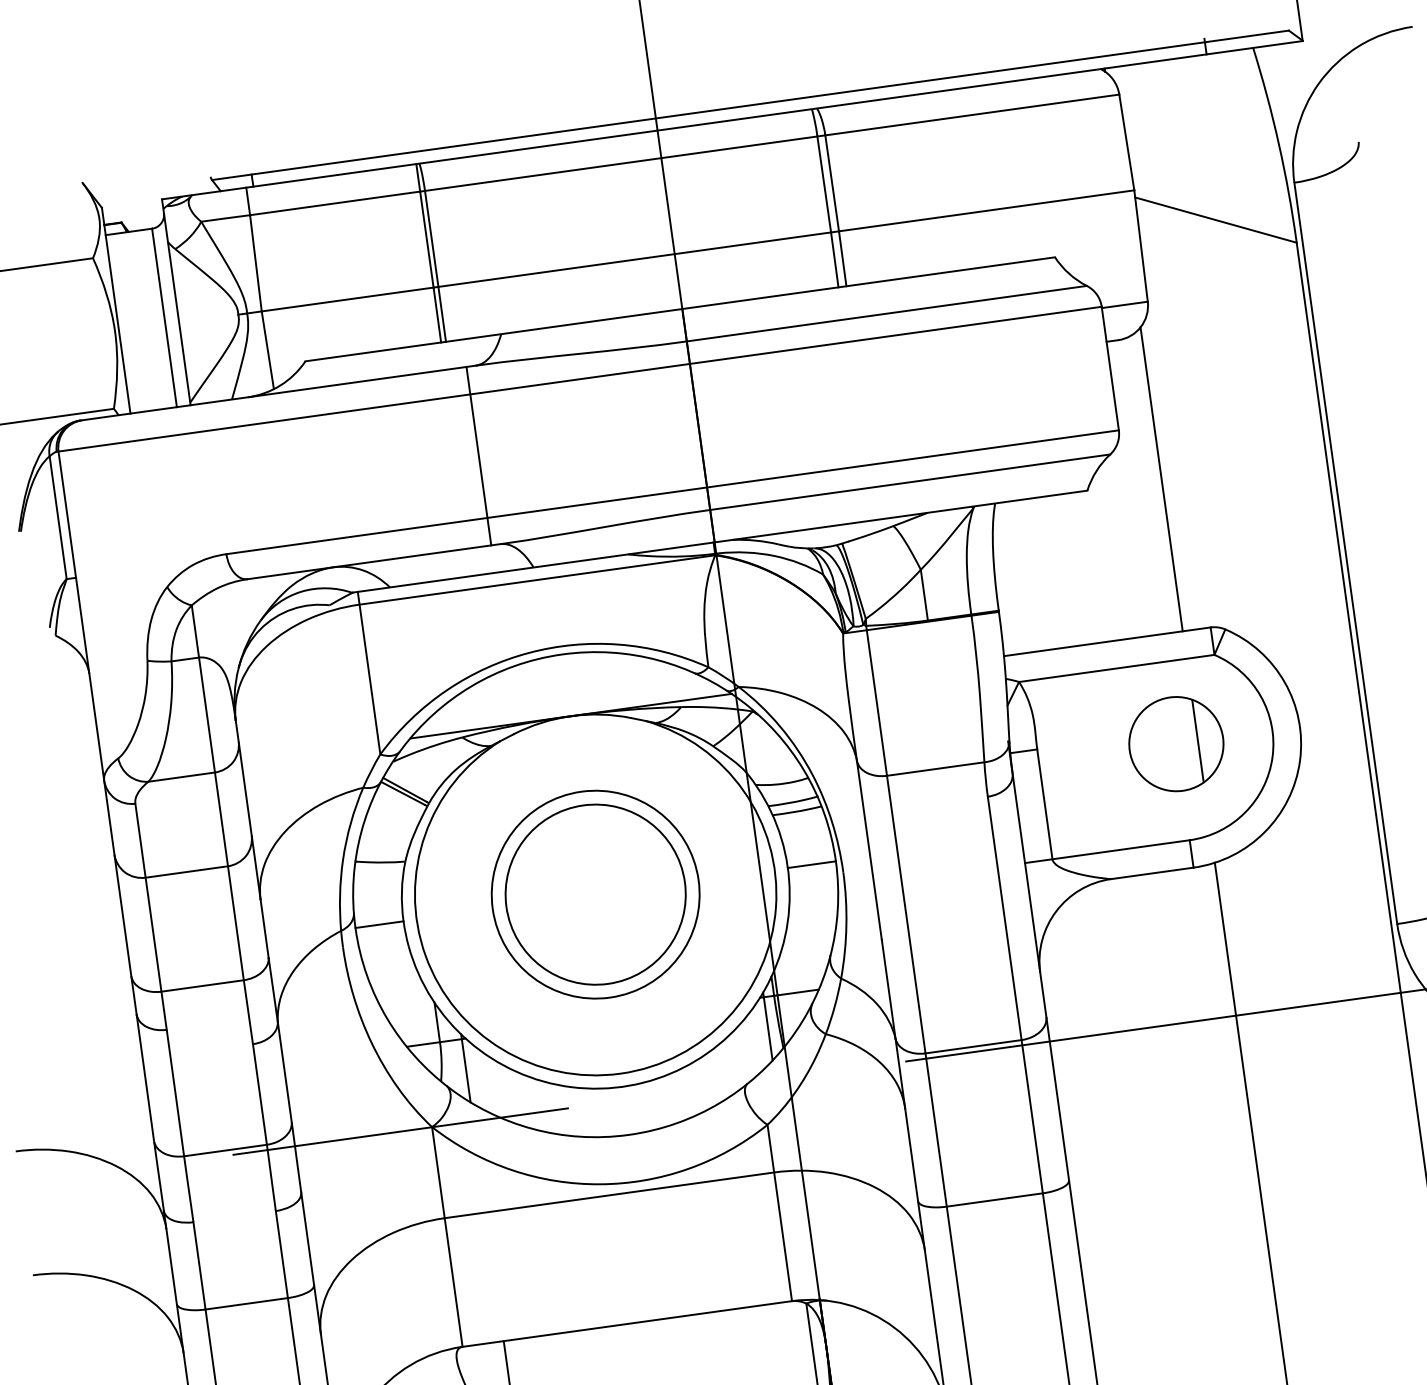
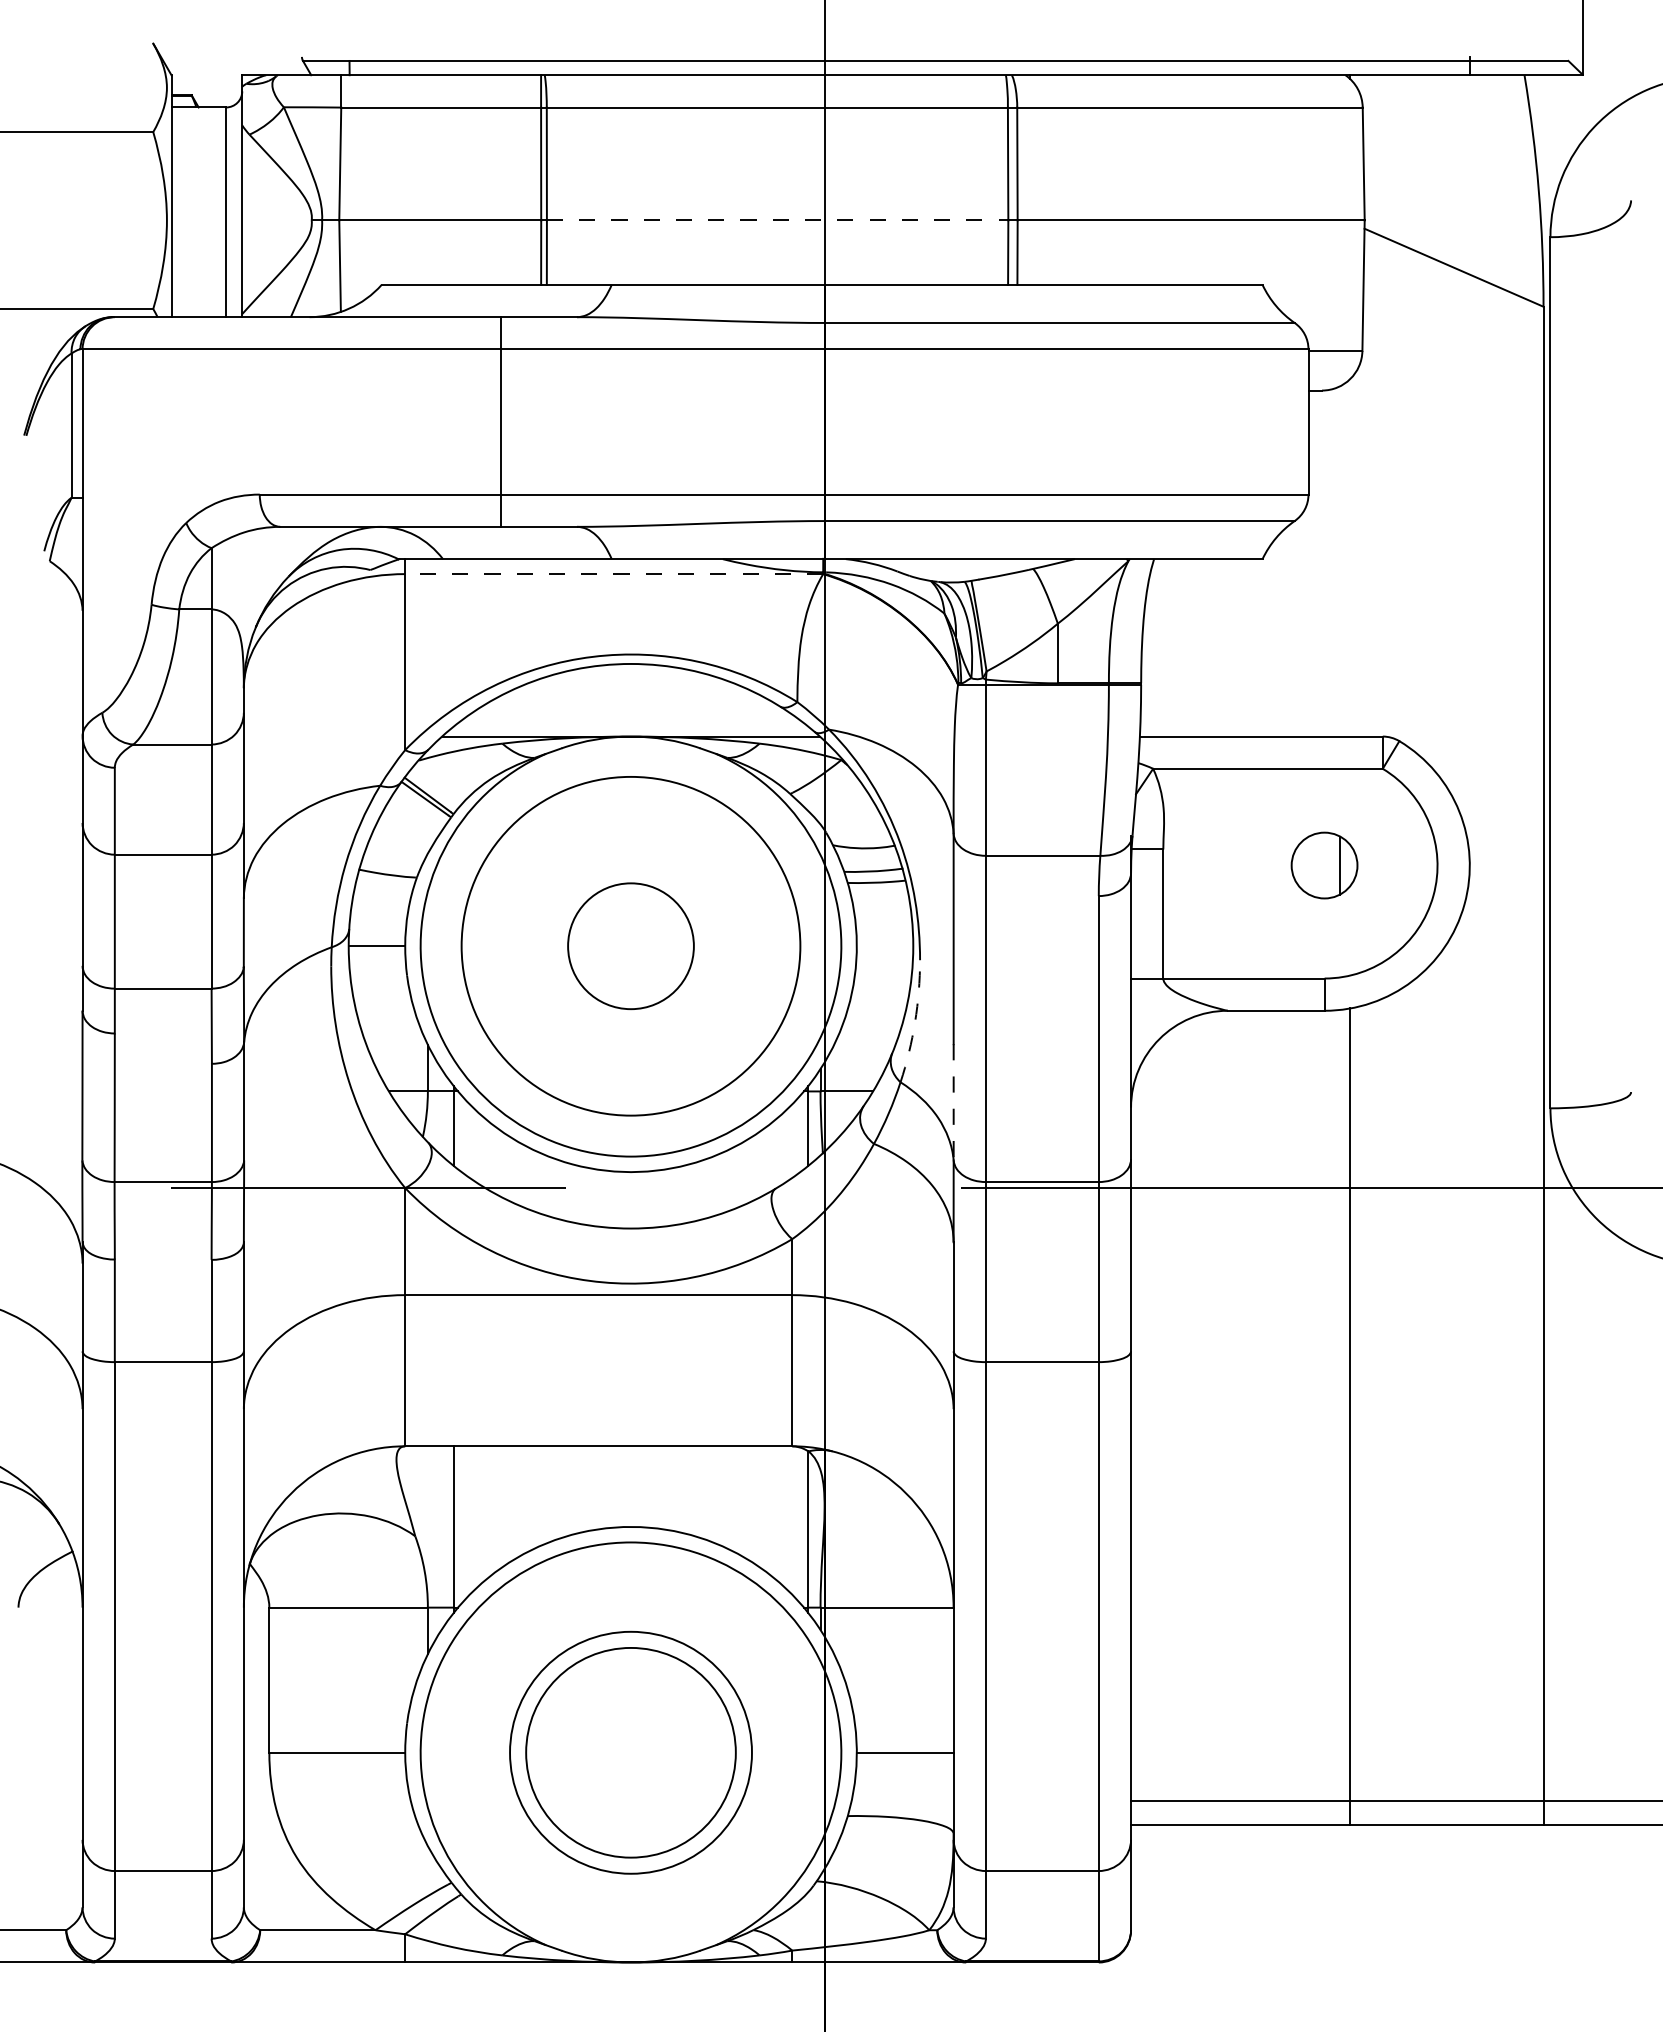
line: (634, 259) -> (777, 220), solid -> dashed
line: (478, 455) -> (501, 421), moved
line: (1161, 479) -> (1349, 557), removed
line: (536, 580) -> (613, 574), solid -> dashed
part: (1176, 744) -> (1324, 865), size x0.6
line: (811, 864) -> (884, 946), removed
circle: (595, 894) -> (630, 946), size x0.6
circle: (595, 894) -> (630, 946), size x1.4
arc: (846, 925) -> (915, 1022), solid -> dashed
line: (888, 989) -> (953, 1102), solid -> dashed

